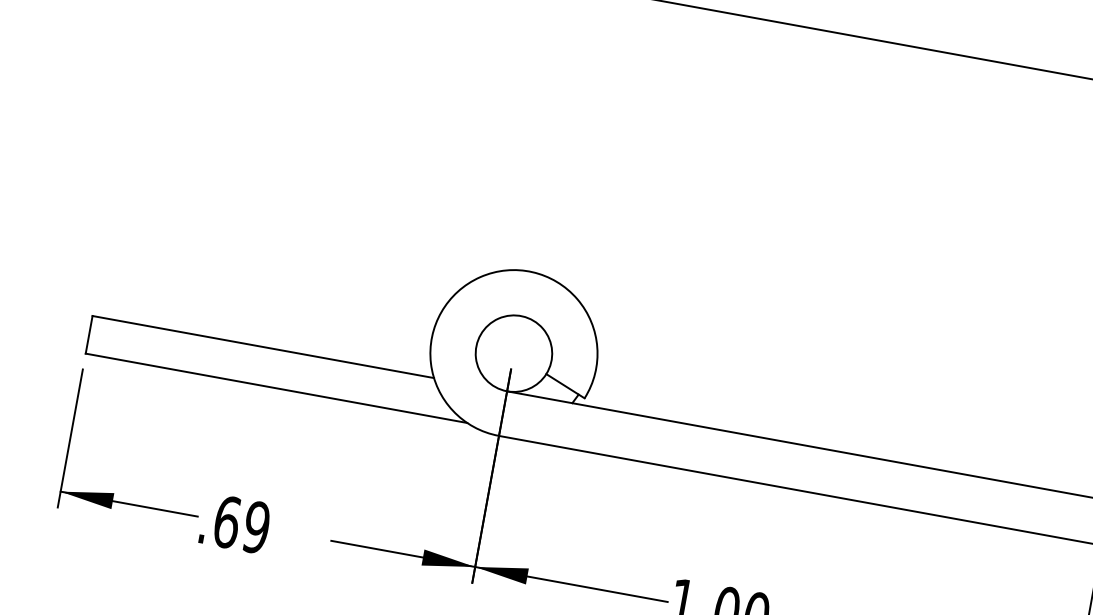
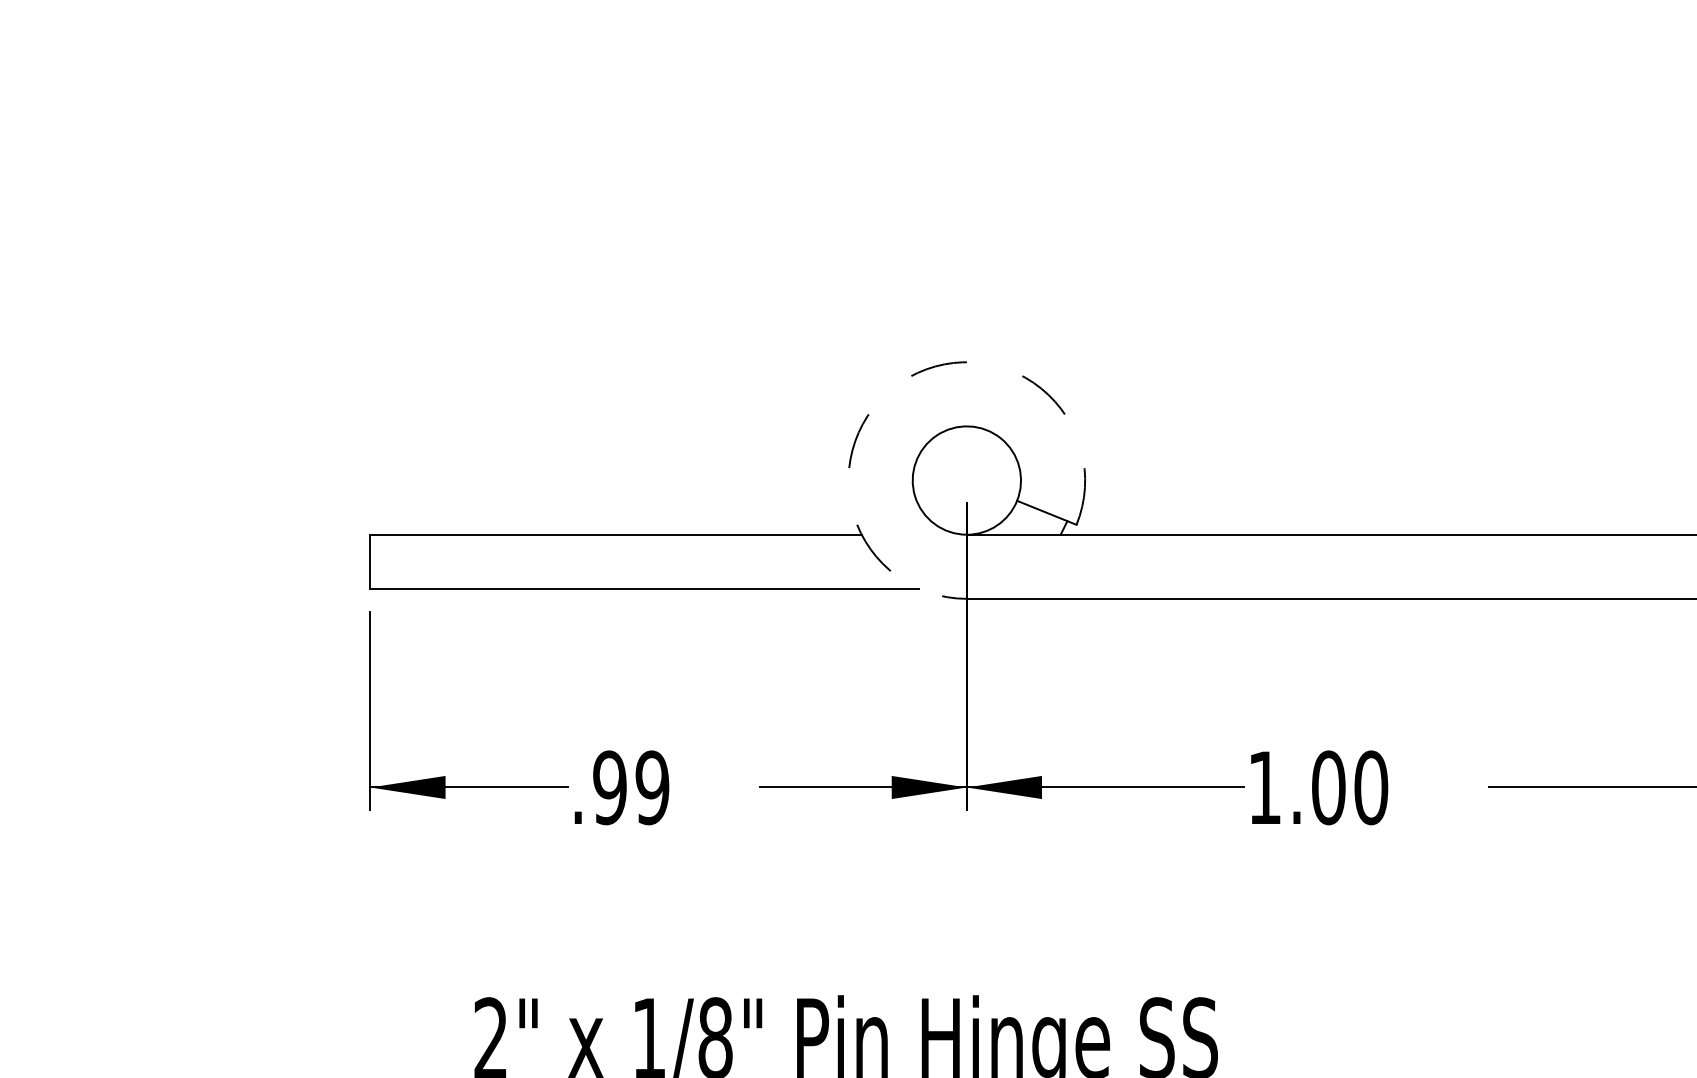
arc: (480, 277) -> (900, 382), solid -> dashed
text: (227, 521) -> (610, 787), .69 -> .99

